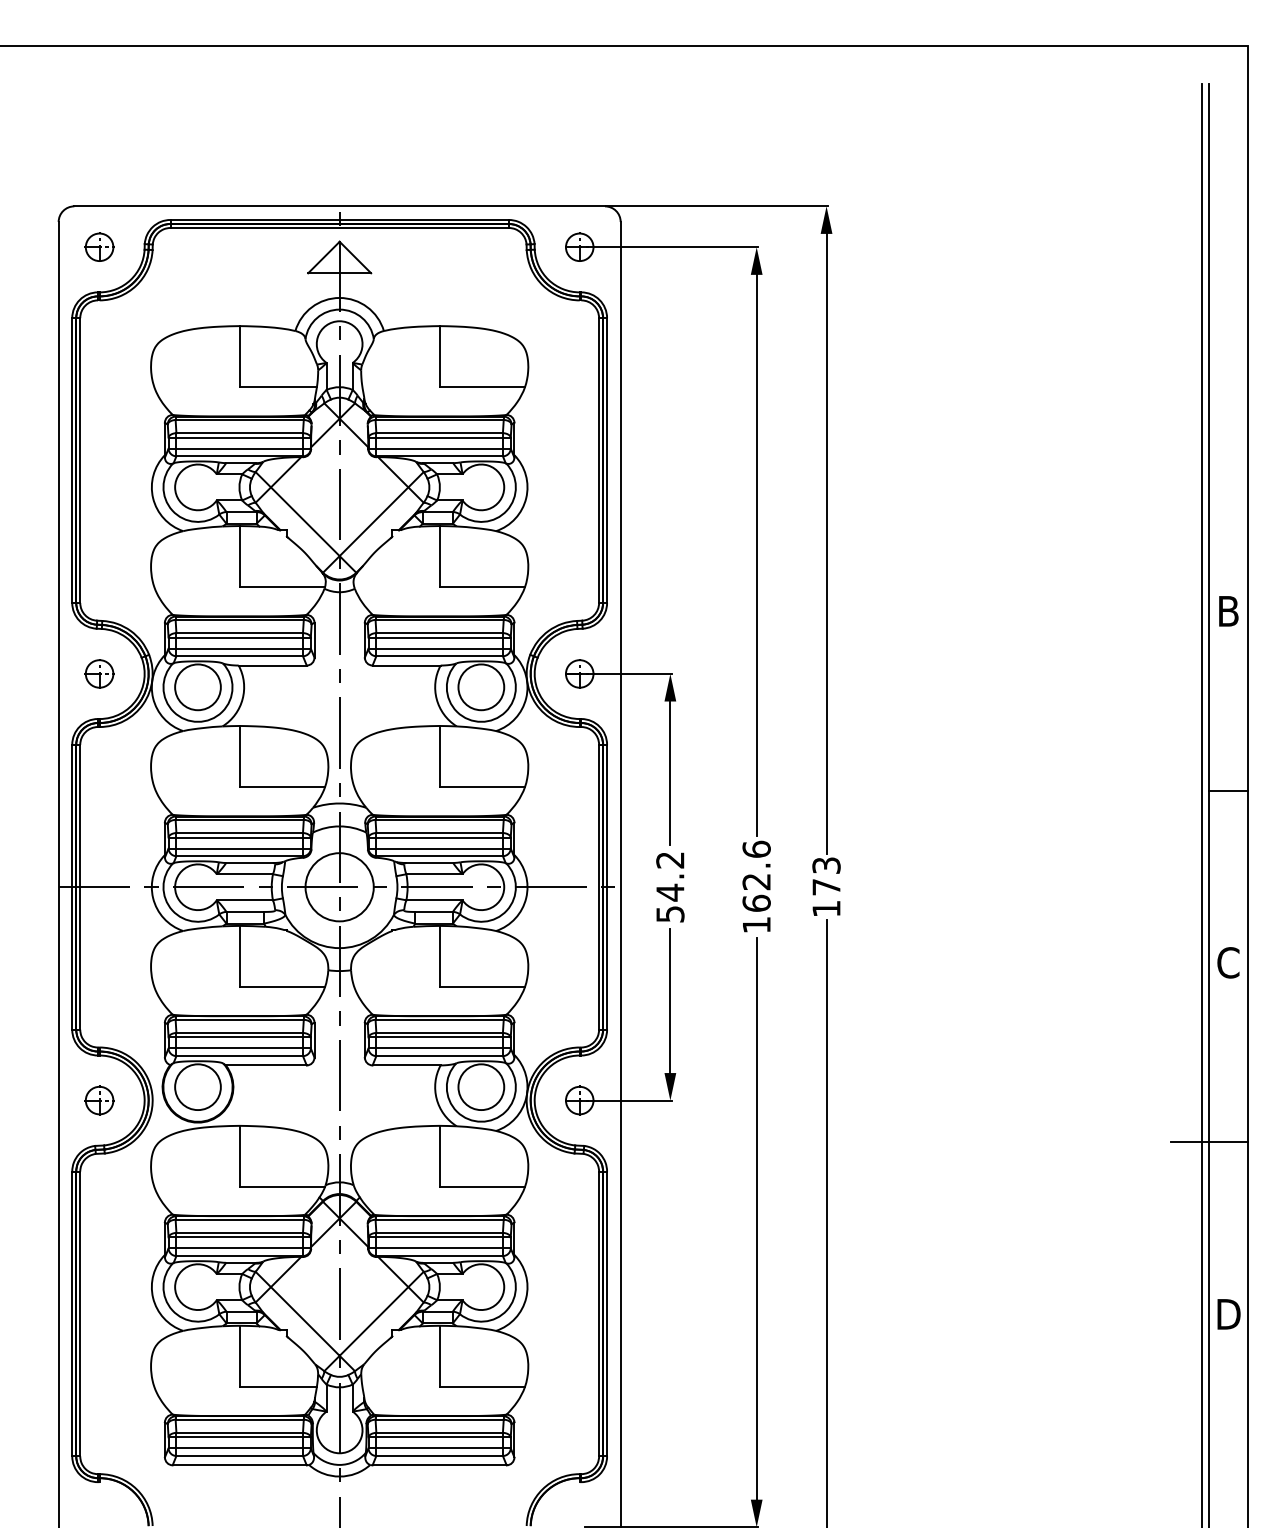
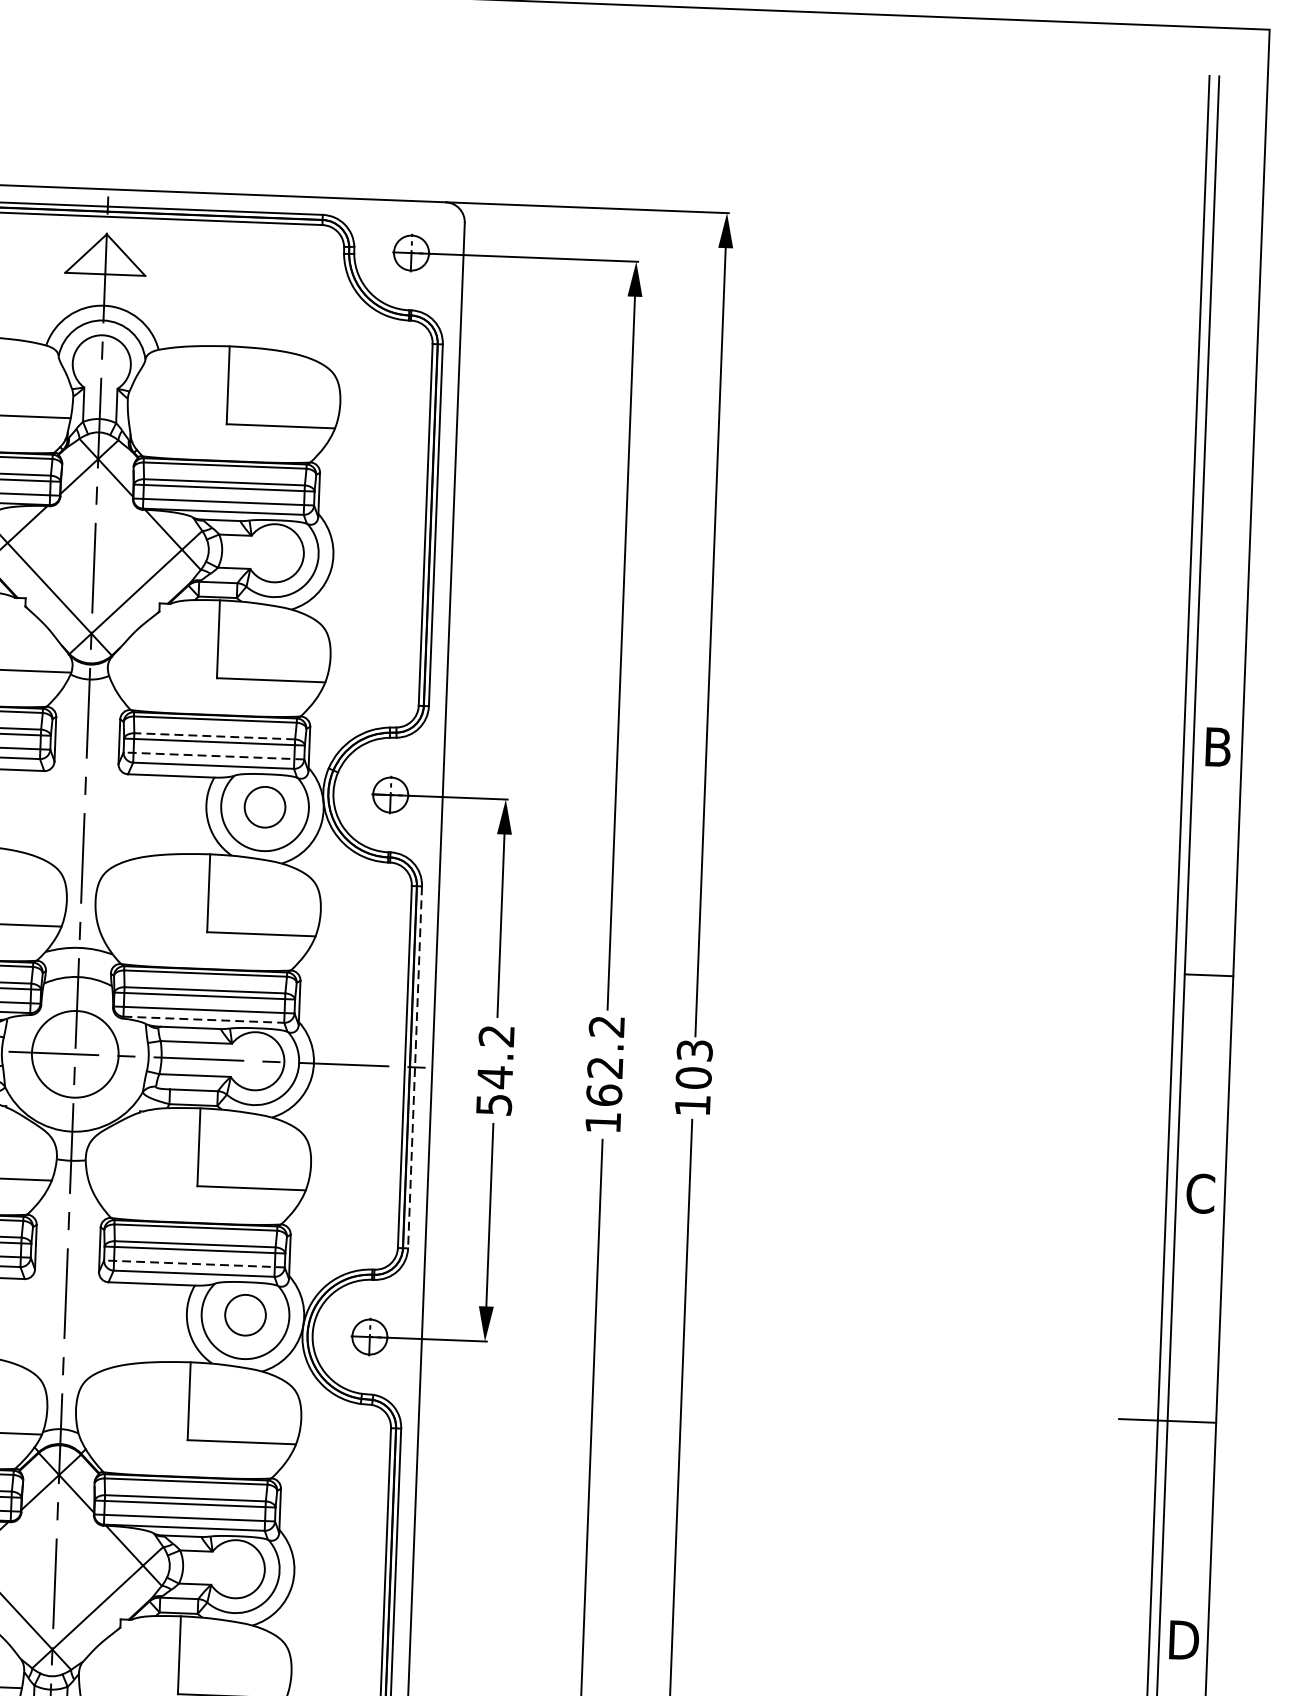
line: (439, 633) -> (214, 736), solid -> dashed
line: (439, 648) -> (213, 755), solid -> dashed
circle: (481, 687) -> (265, 807), size x0.7
text: (756, 848) -> (606, 1025), 162.6 -> 162.2
line: (440, 856) -> (204, 1020), solid -> dashed
text: (826, 886) -> (693, 1077), 173 -> 103
line: (607, 887) -> (415, 1067), solid -> dashed
line: (439, 1048) -> (194, 1264), solid -> dashed
circle: (481, 1087) -> (245, 1315), size x0.7

